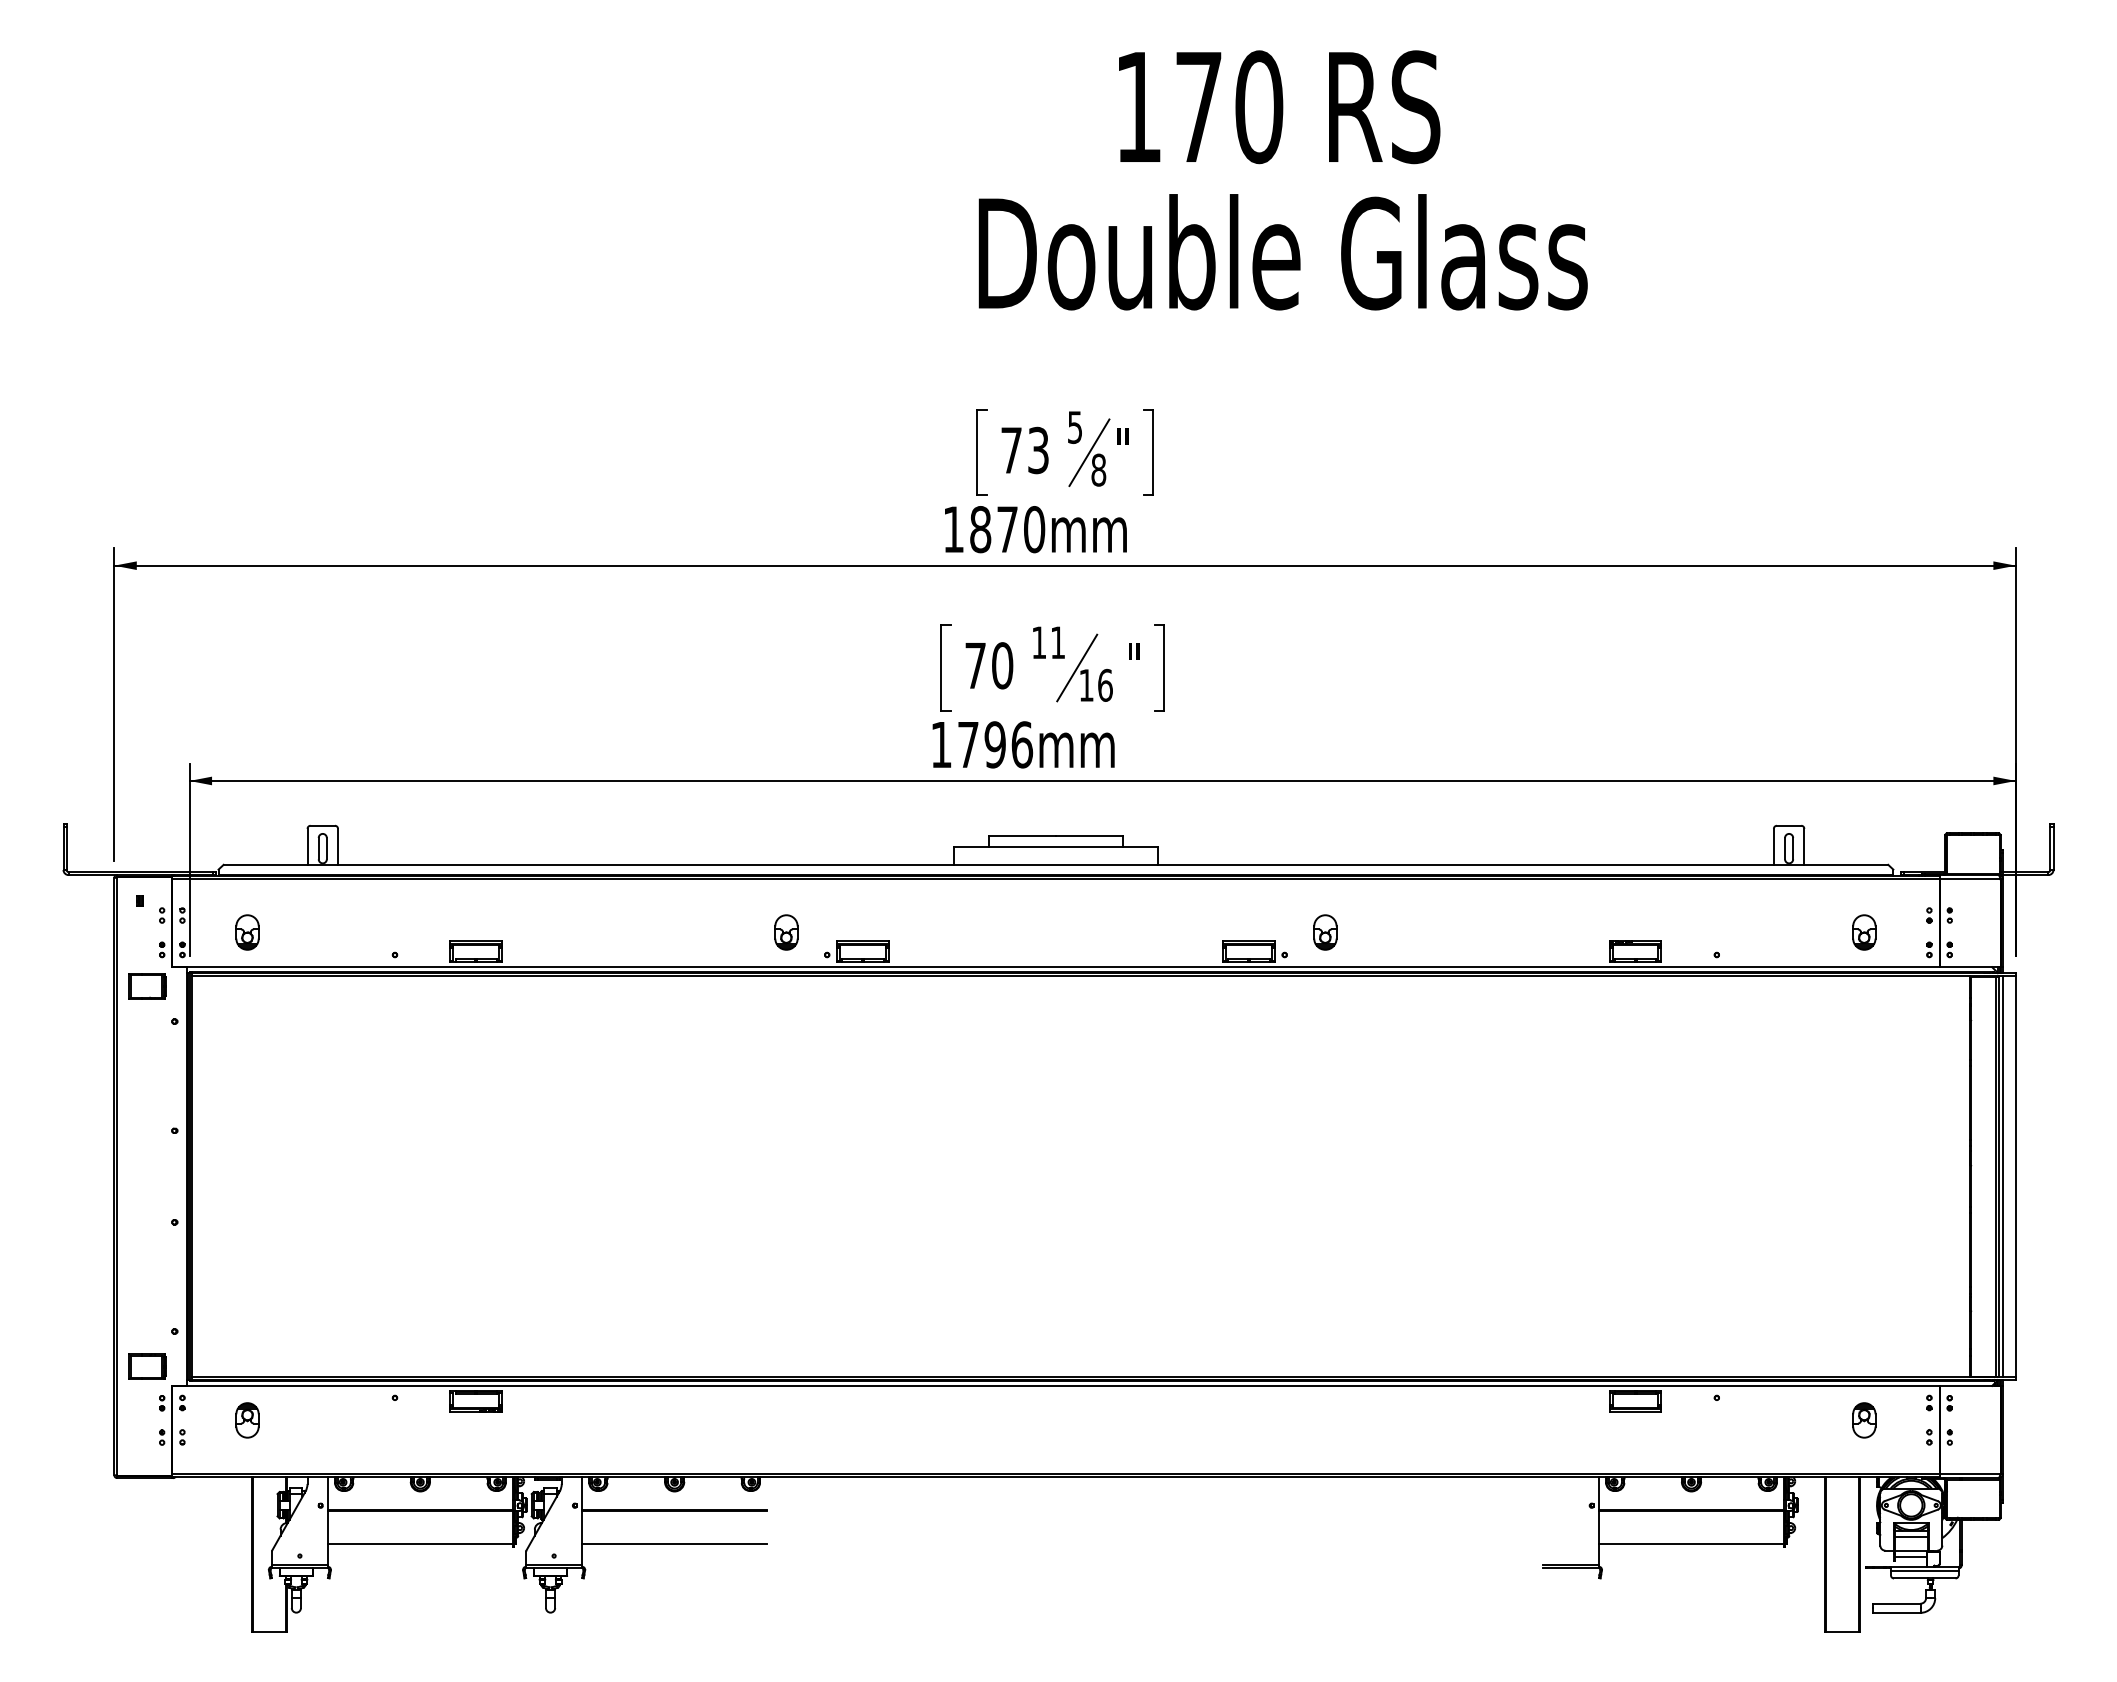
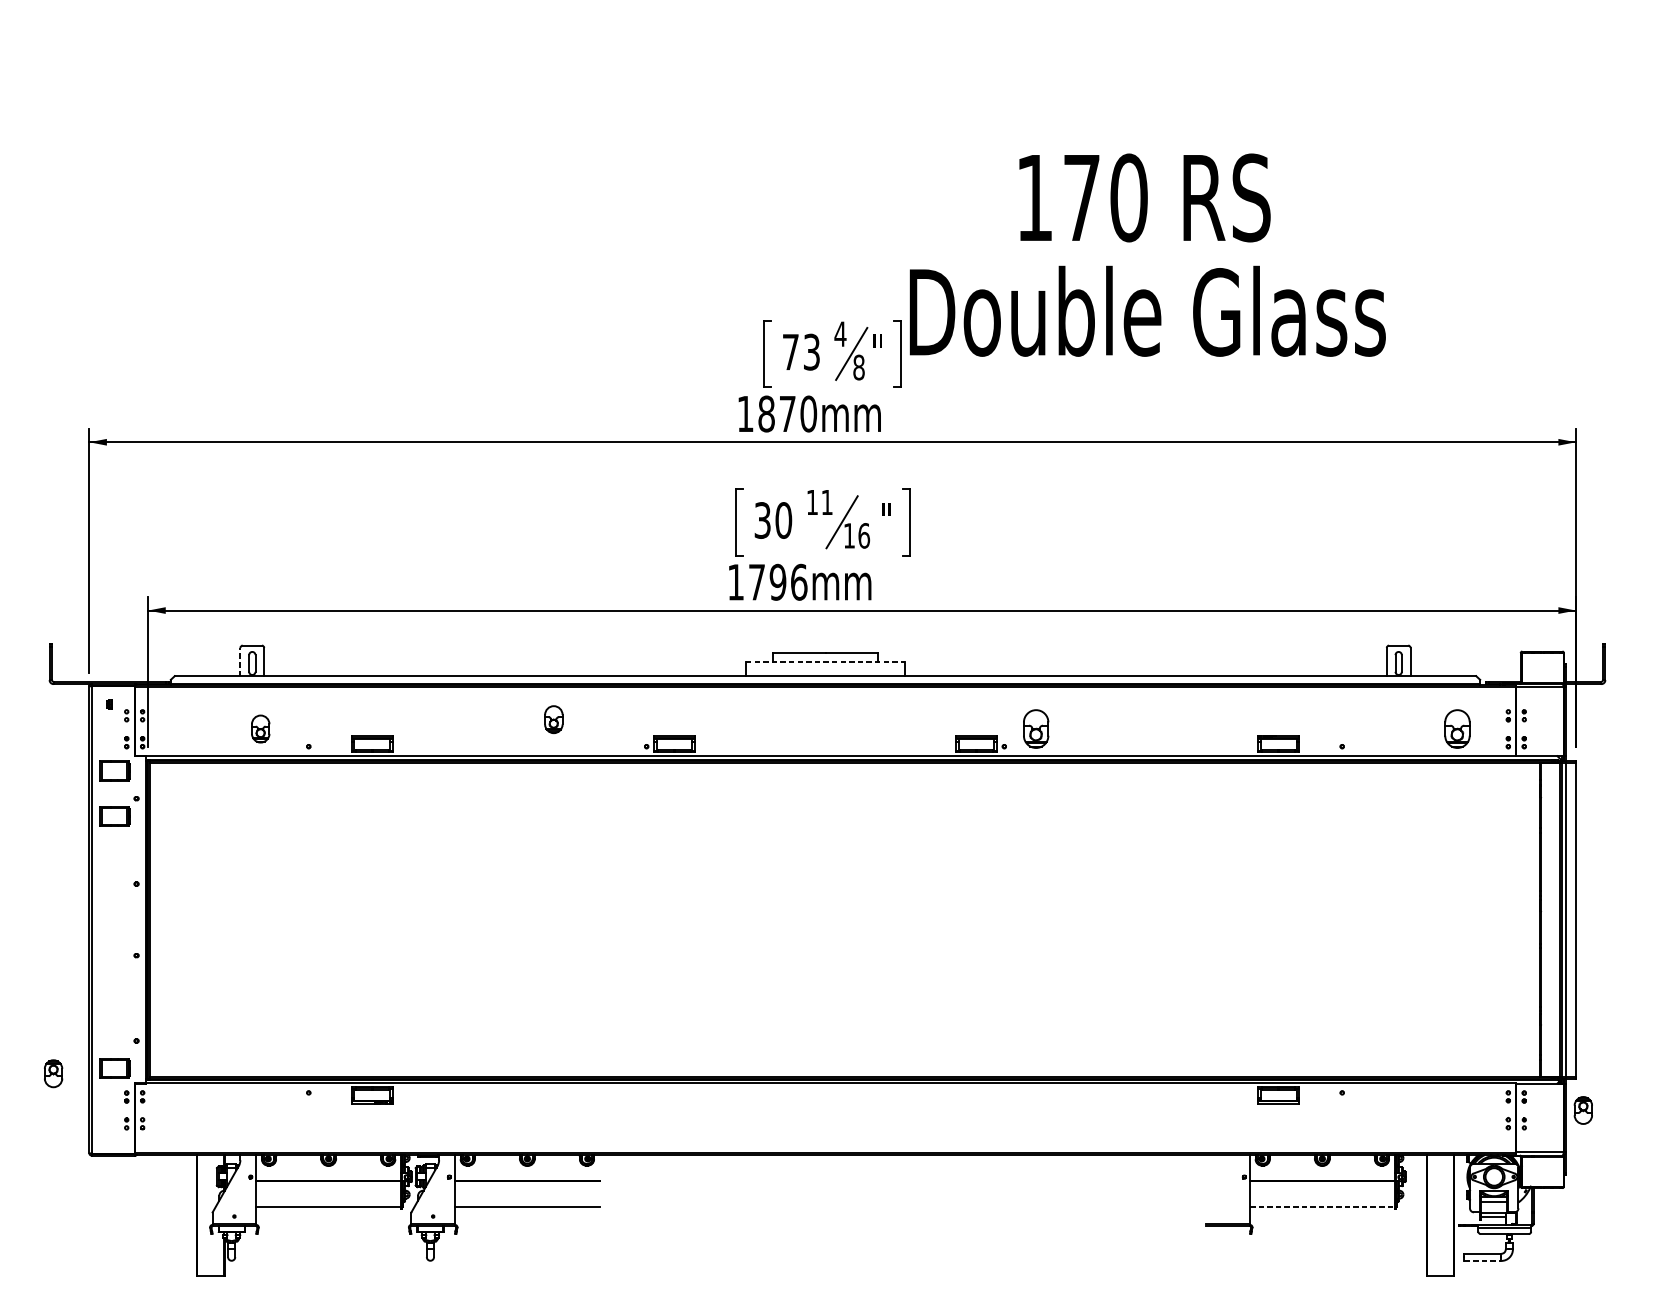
text: (1282, 180) -> (1147, 255), moved
text: (1074, 427) -> (840, 334), 5 -> 4
text: (975, 665) -> (762, 520), 70 -> 30
line: (307, 846) -> (240, 661), solid -> dashed
line: (1055, 846) -> (825, 661), solid -> dashed
part: (247, 932) -> (260, 729), moved
part: (786, 932) -> (553, 719), moved
part: (1325, 932) -> (1036, 729), size x1.4
part: (1864, 932) -> (1457, 729), size x1.4
part: (147, 1044) -> (115, 816), added
part: (247, 1420) -> (53, 1073), moved
part: (1864, 1420) -> (1583, 1110), moved
line: (1691, 1544) -> (1322, 1207), solid -> dashed
line: (1896, 1612) -> (1482, 1260), solid -> dashed

